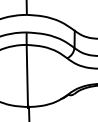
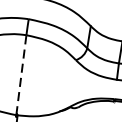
line: (27, 75) -> (21, 74), solid -> dashed

